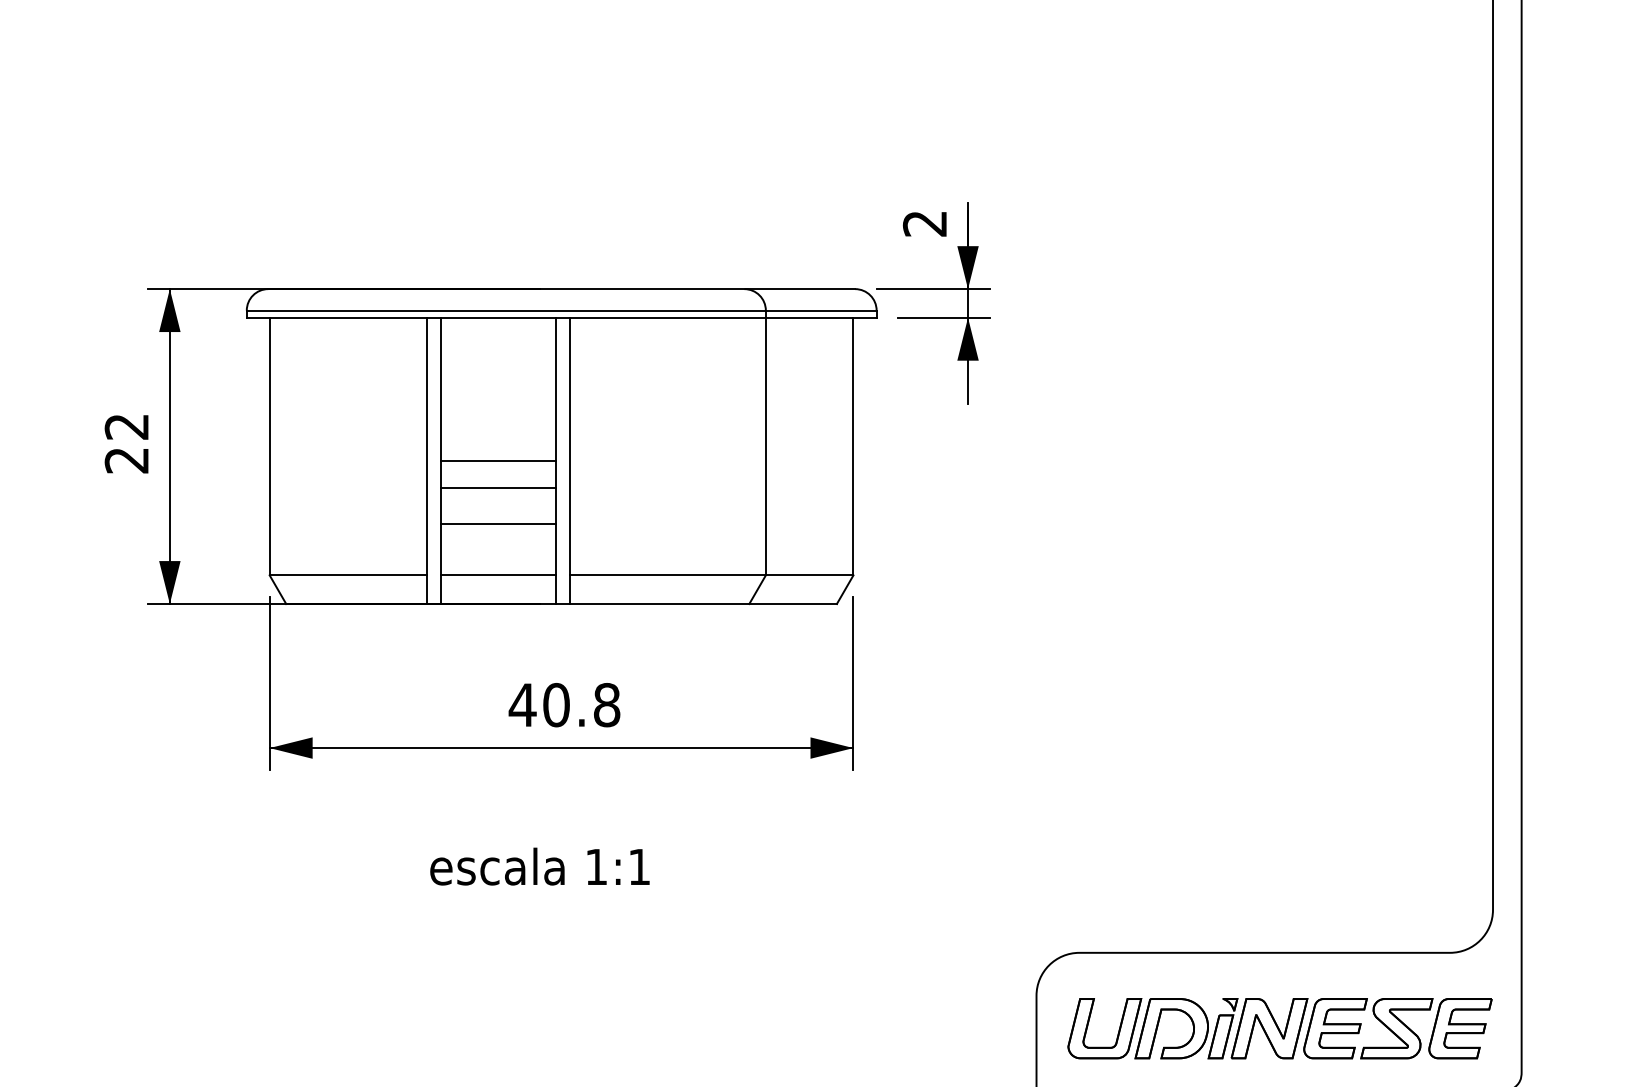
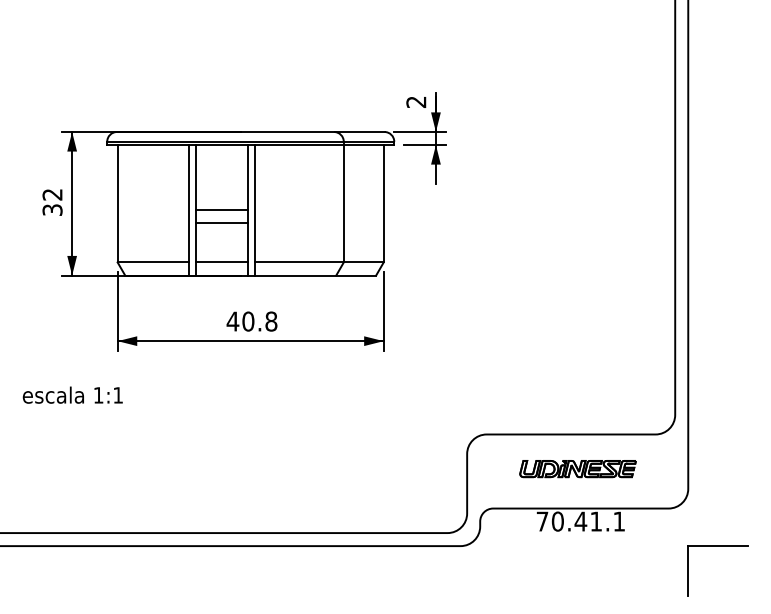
text: (126, 459) -> (52, 209), 22 -> 32
line: (497, 525) -> (221, 239), removed
text: (539, 865) -> (72, 394), moved
part: (1278, 1027) -> (577, 468), size x0.6

